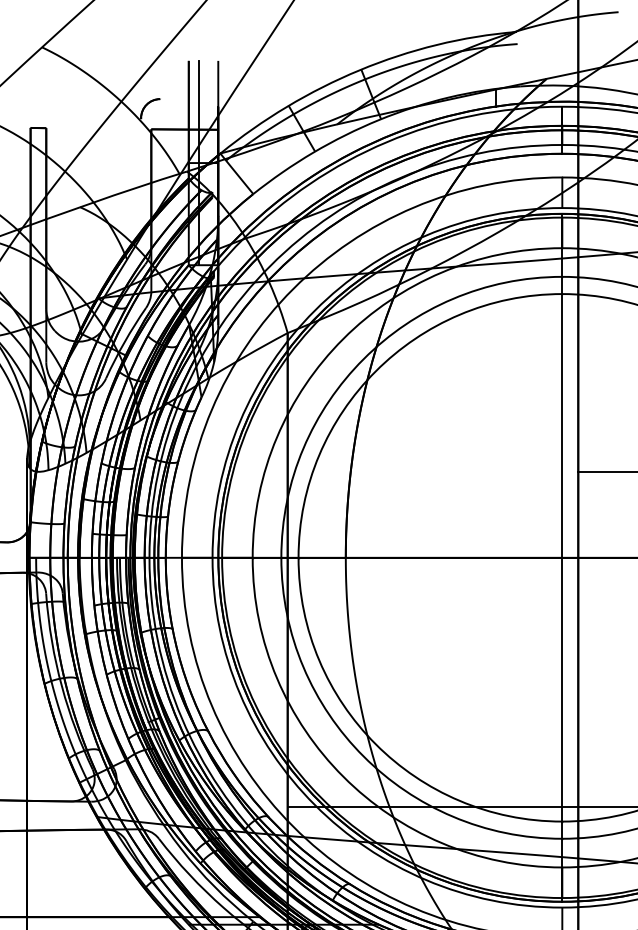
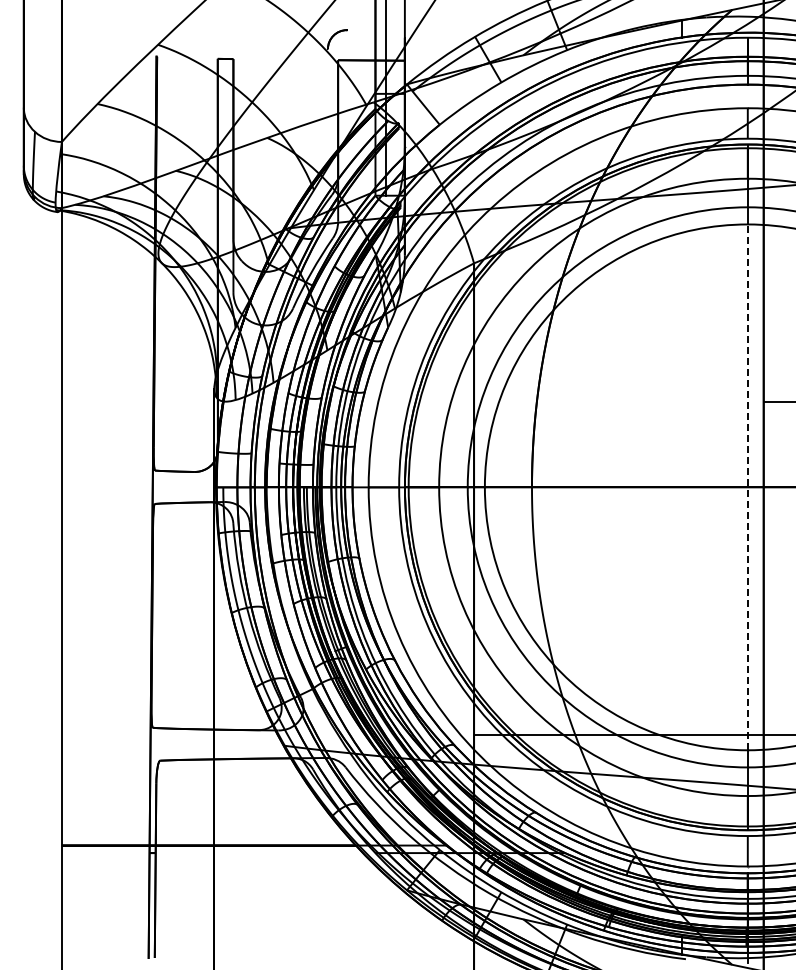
line: (562, 557) -> (747, 487), solid -> dashed

